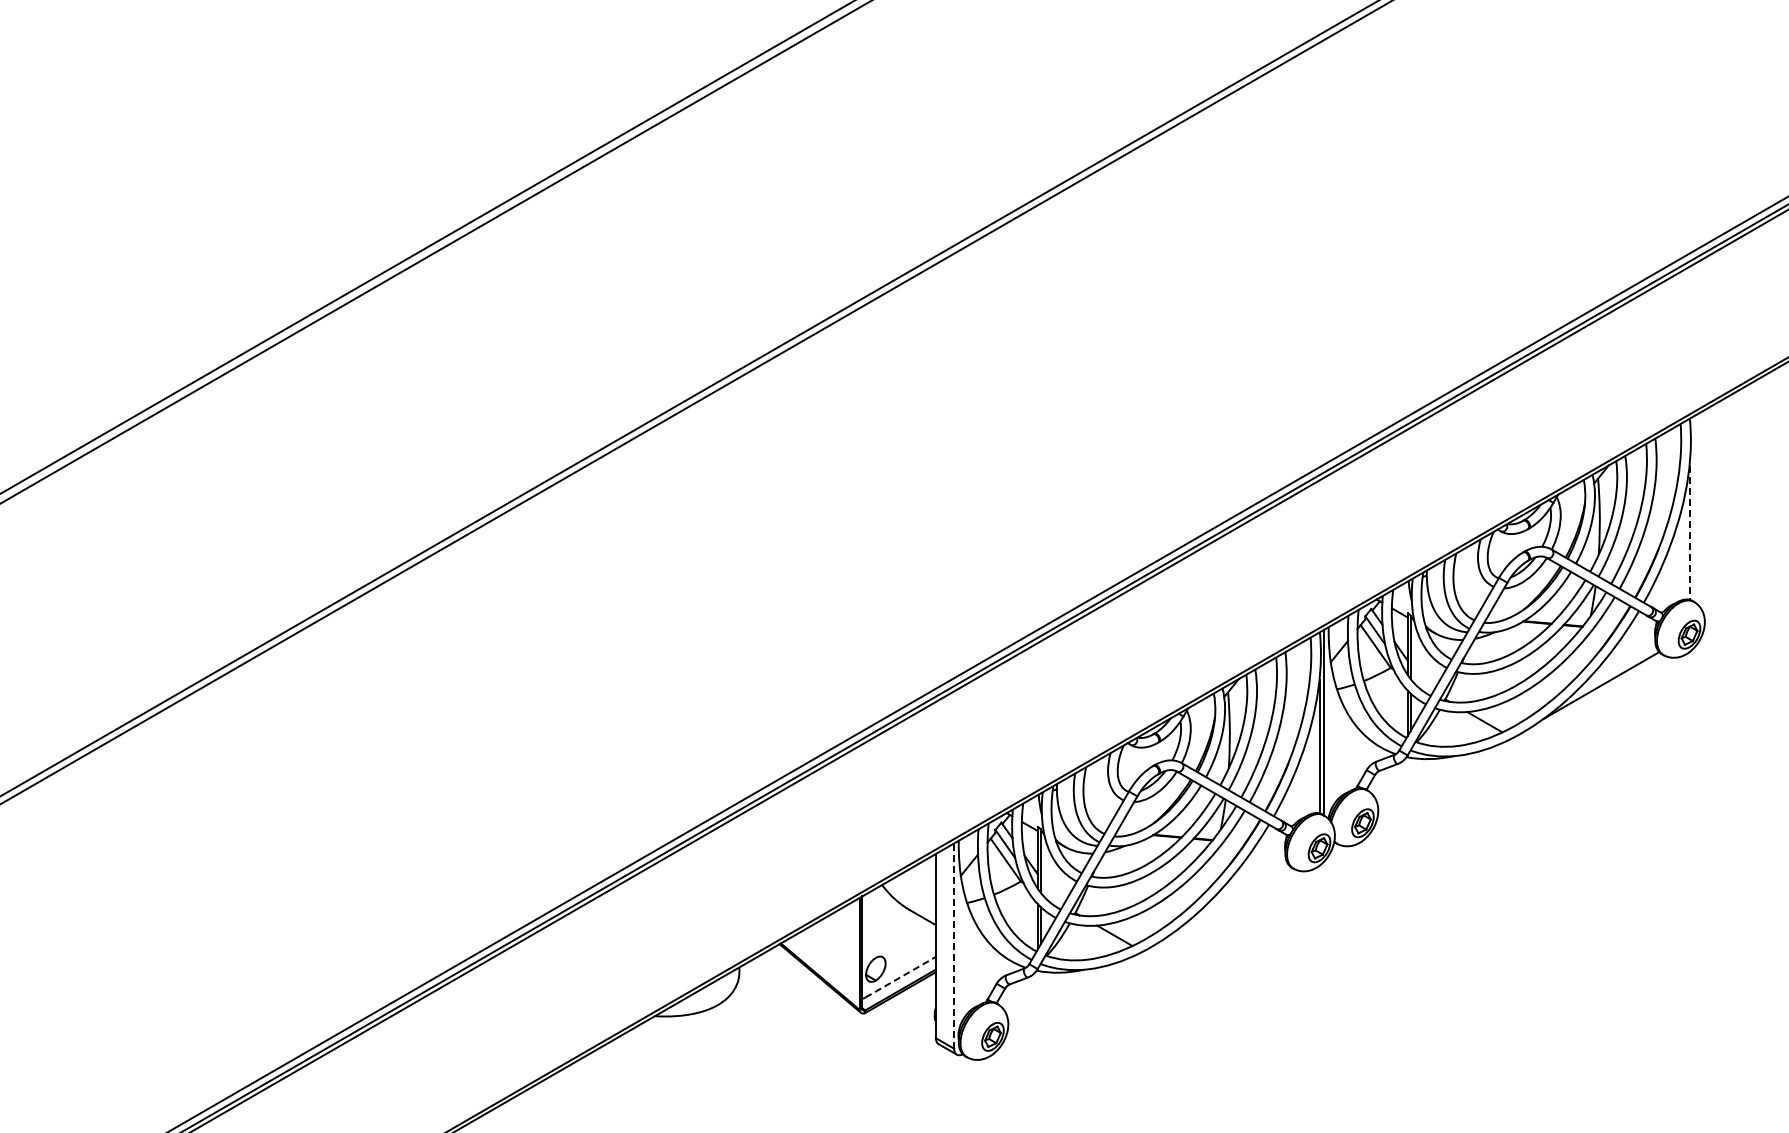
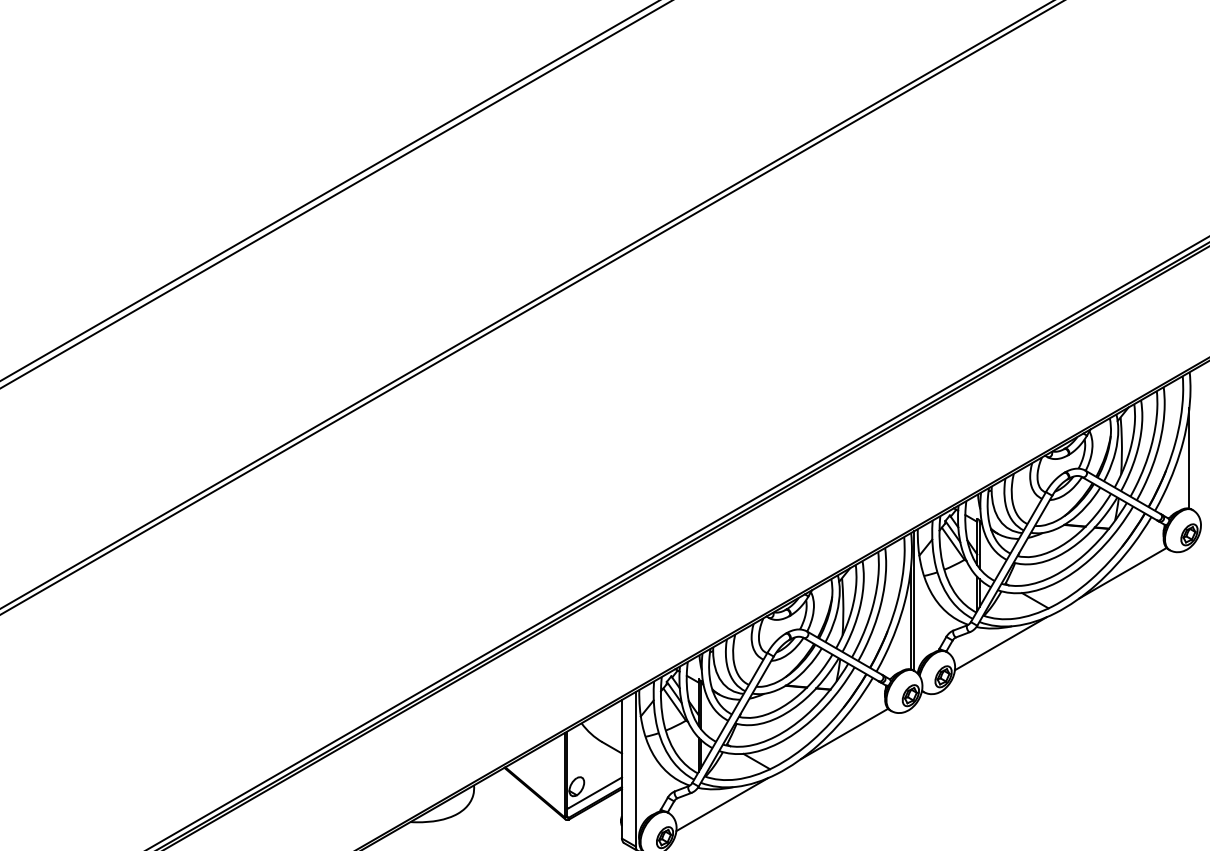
line: (1689, 533) -> (1189, 458), dashed -> solid
line: (1438, 779) -> (1000, 643), added
line: (1231, 898) -> (844, 733), added
line: (954, 946) -> (636, 769), dashed -> solid
line: (900, 977) -> (595, 792), dashed -> solid
line: (1068, 992) -> (721, 804), added

